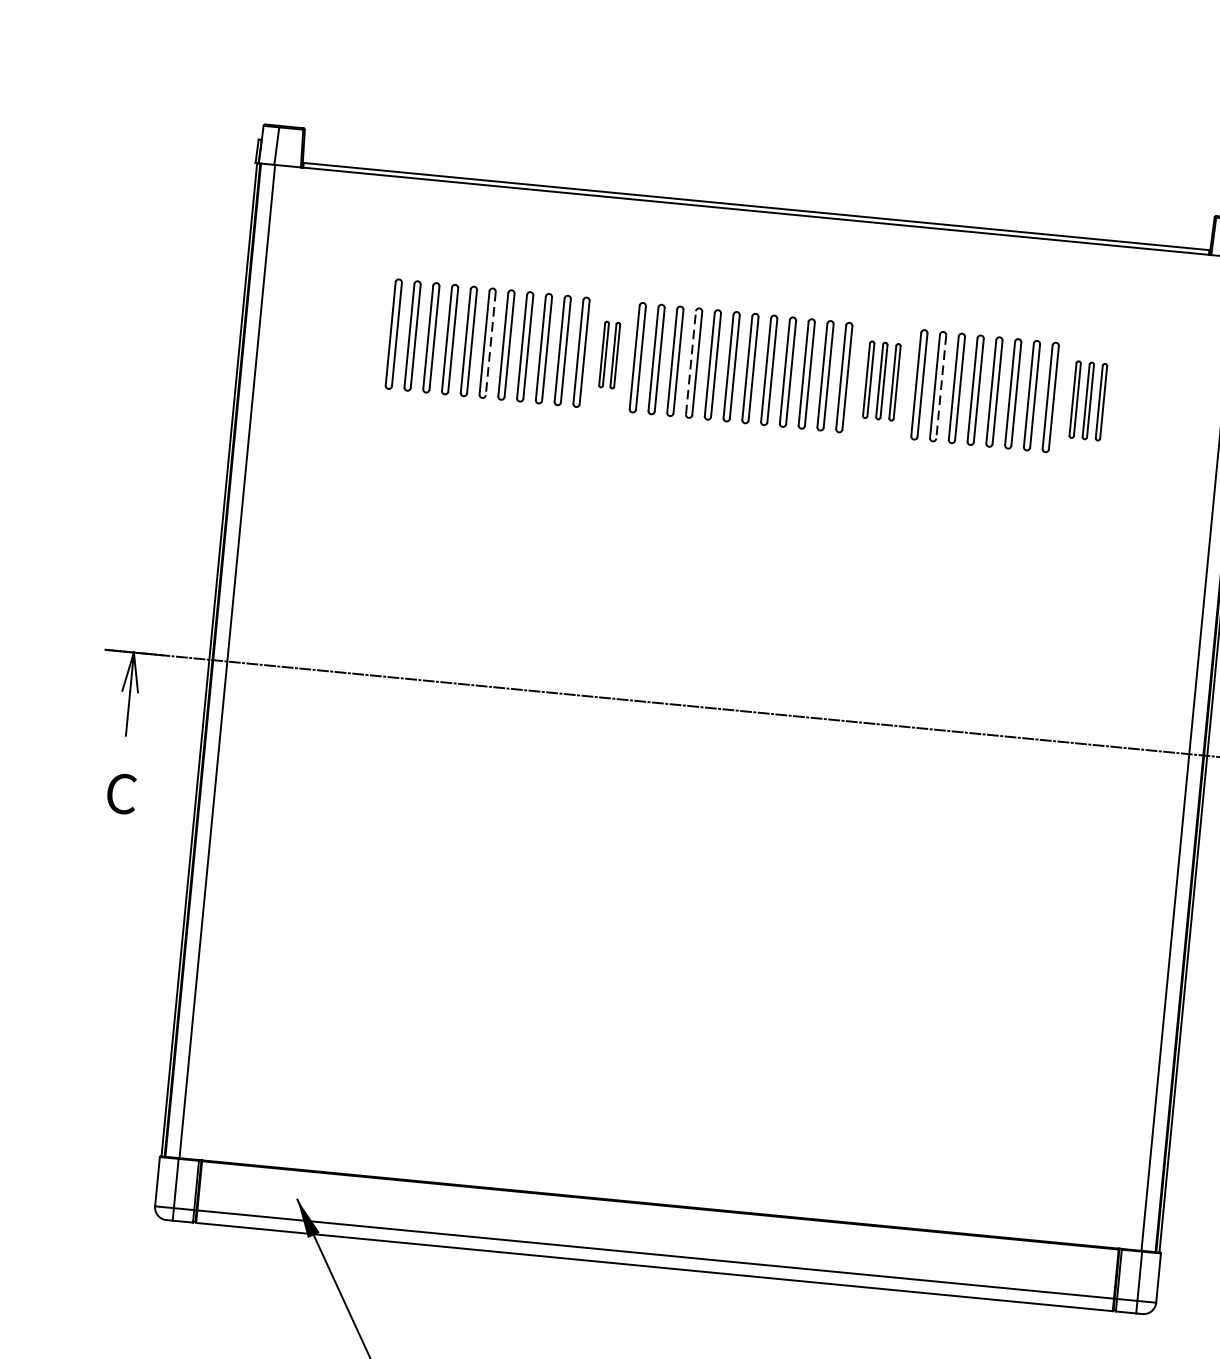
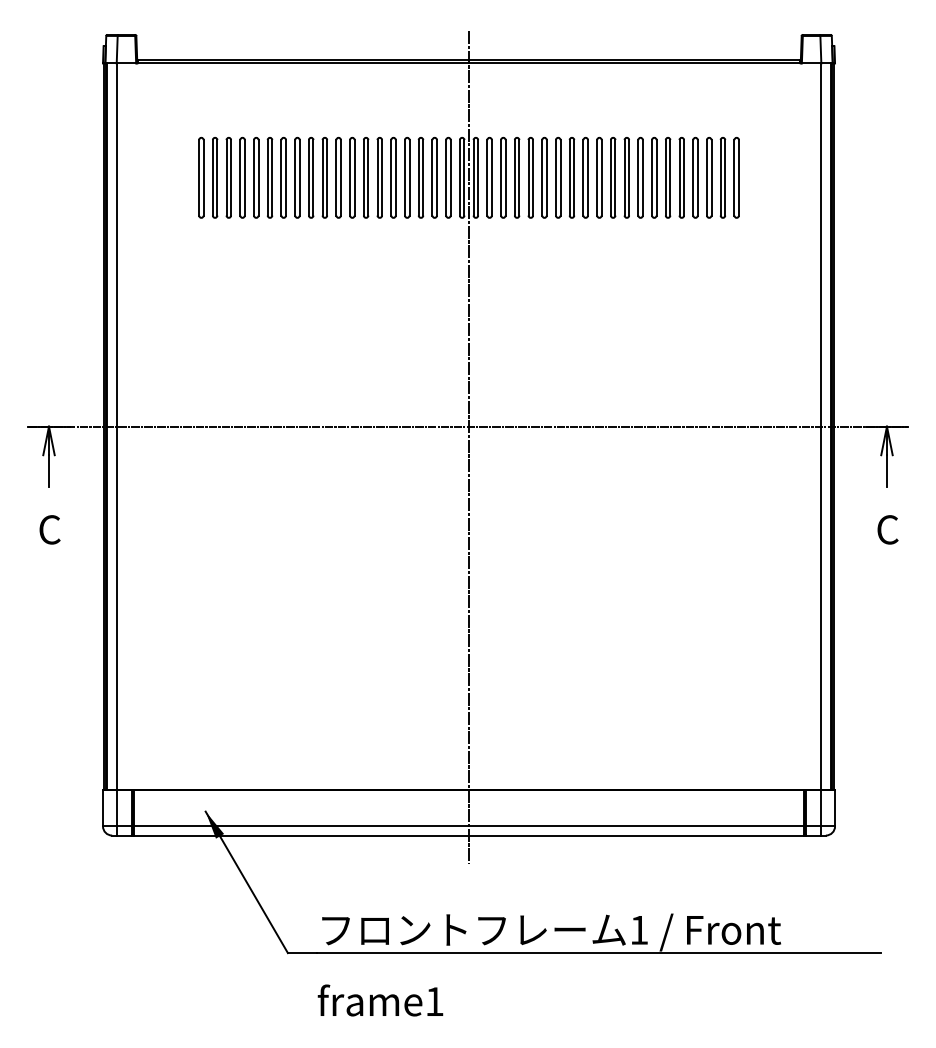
part: (375, 331) -> (201, 177), added
line: (491, 343) -> (286, 177), dashed -> solid
part: (609, 354) -> (372, 177), size x1.67
line: (691, 362) -> (432, 177), dashed -> solid
part: (881, 380) -> (571, 177), size x1.43
line: (941, 386) -> (615, 177), dashed -> solid
part: (1087, 400) -> (722, 177), size x1.43
line: (706, 736) -> (469, 447), added

